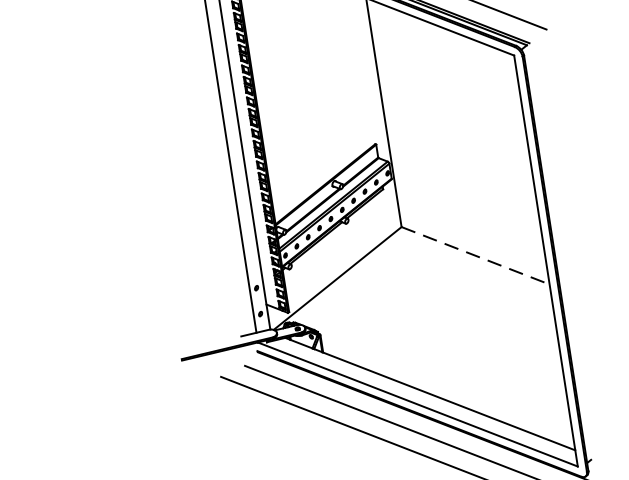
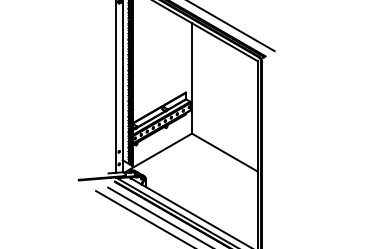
line: (475, 255) -> (224, 152), dashed -> solid

